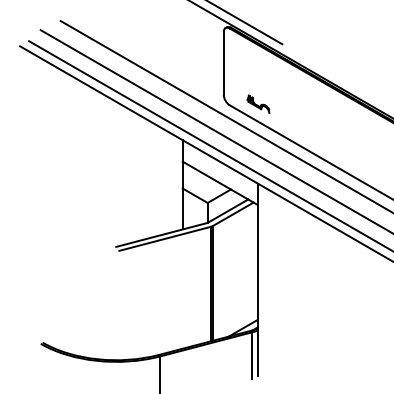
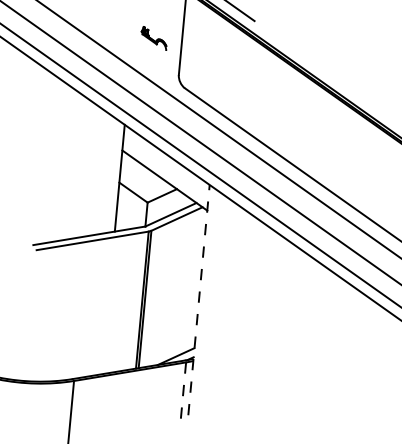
part: (258, 103) -> (154, 37), moved
line: (257, 279) -> (198, 299), solid -> dashed
line: (251, 355) -> (183, 390), solid -> dashed

